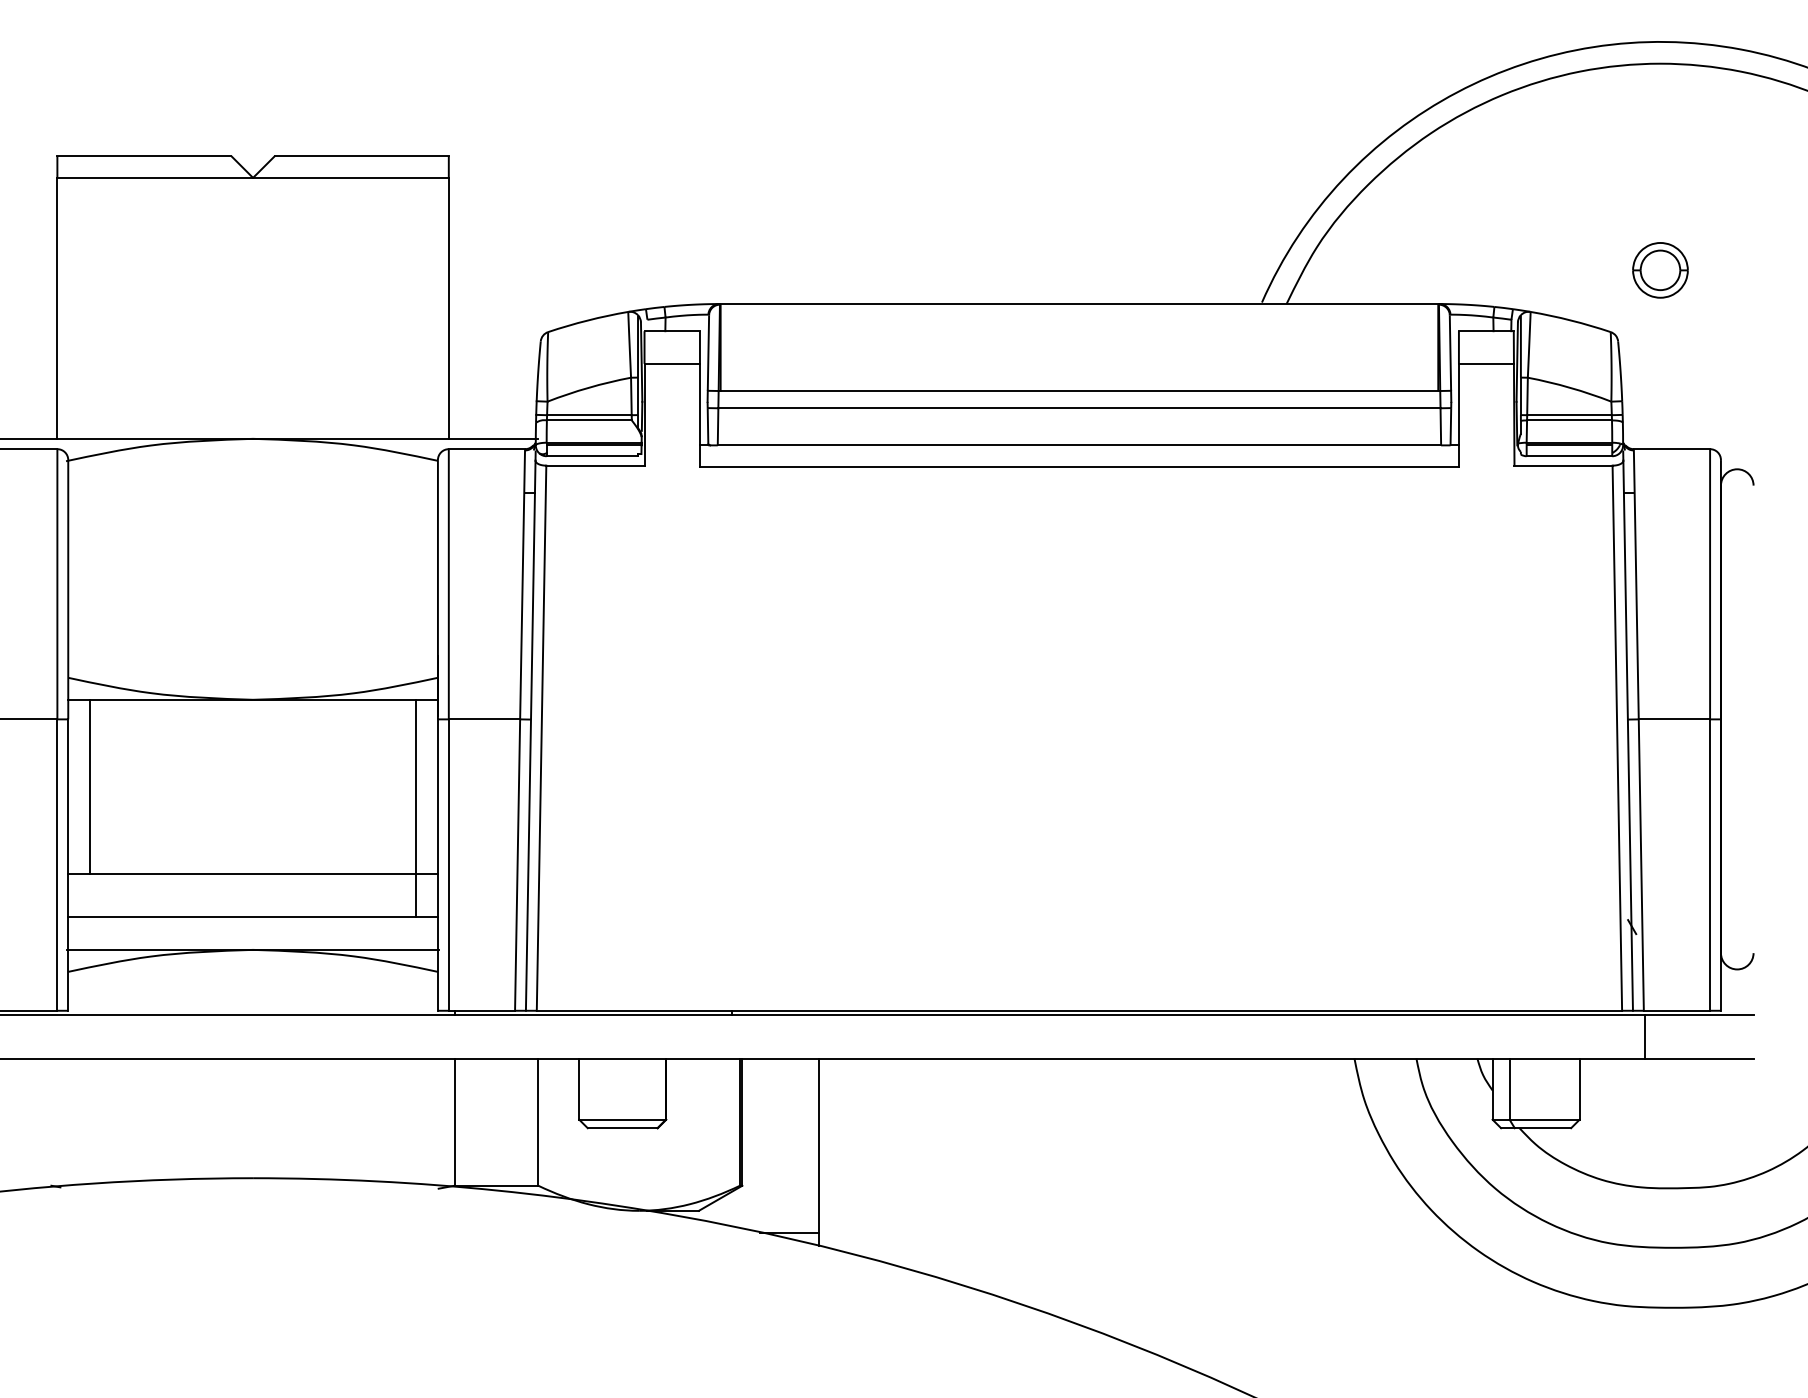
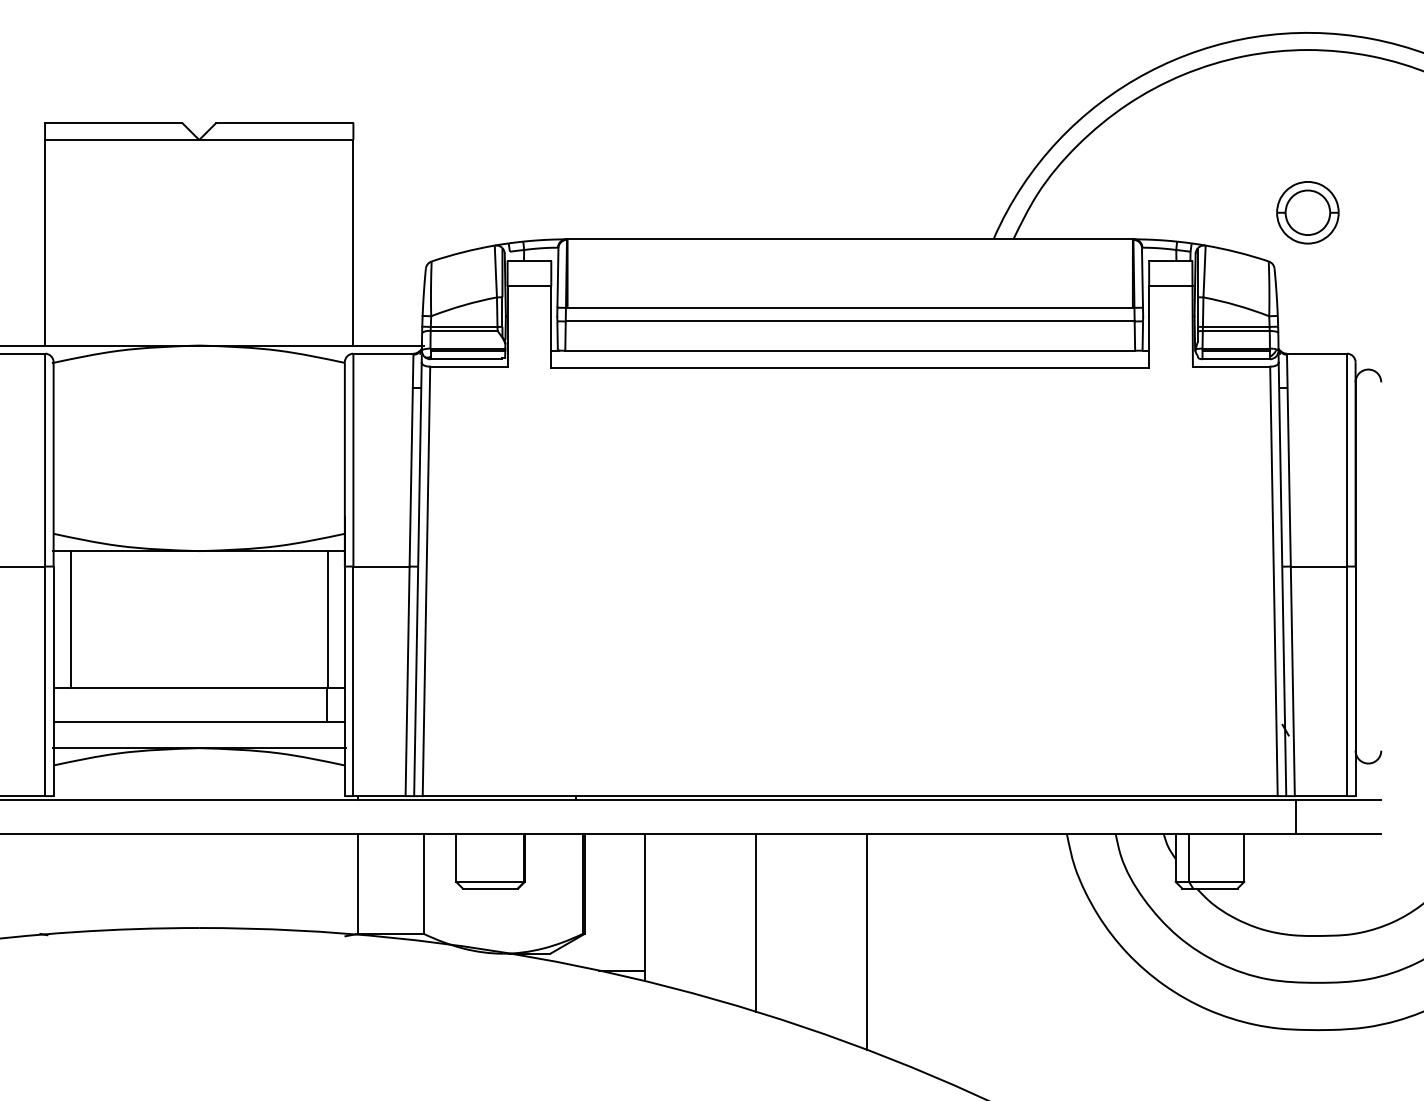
part: (1659, 269) -> (1307, 212), size x1.43
line: (959, 1171) -> (755, 922), added
line: (1101, 1195) -> (867, 941), added

